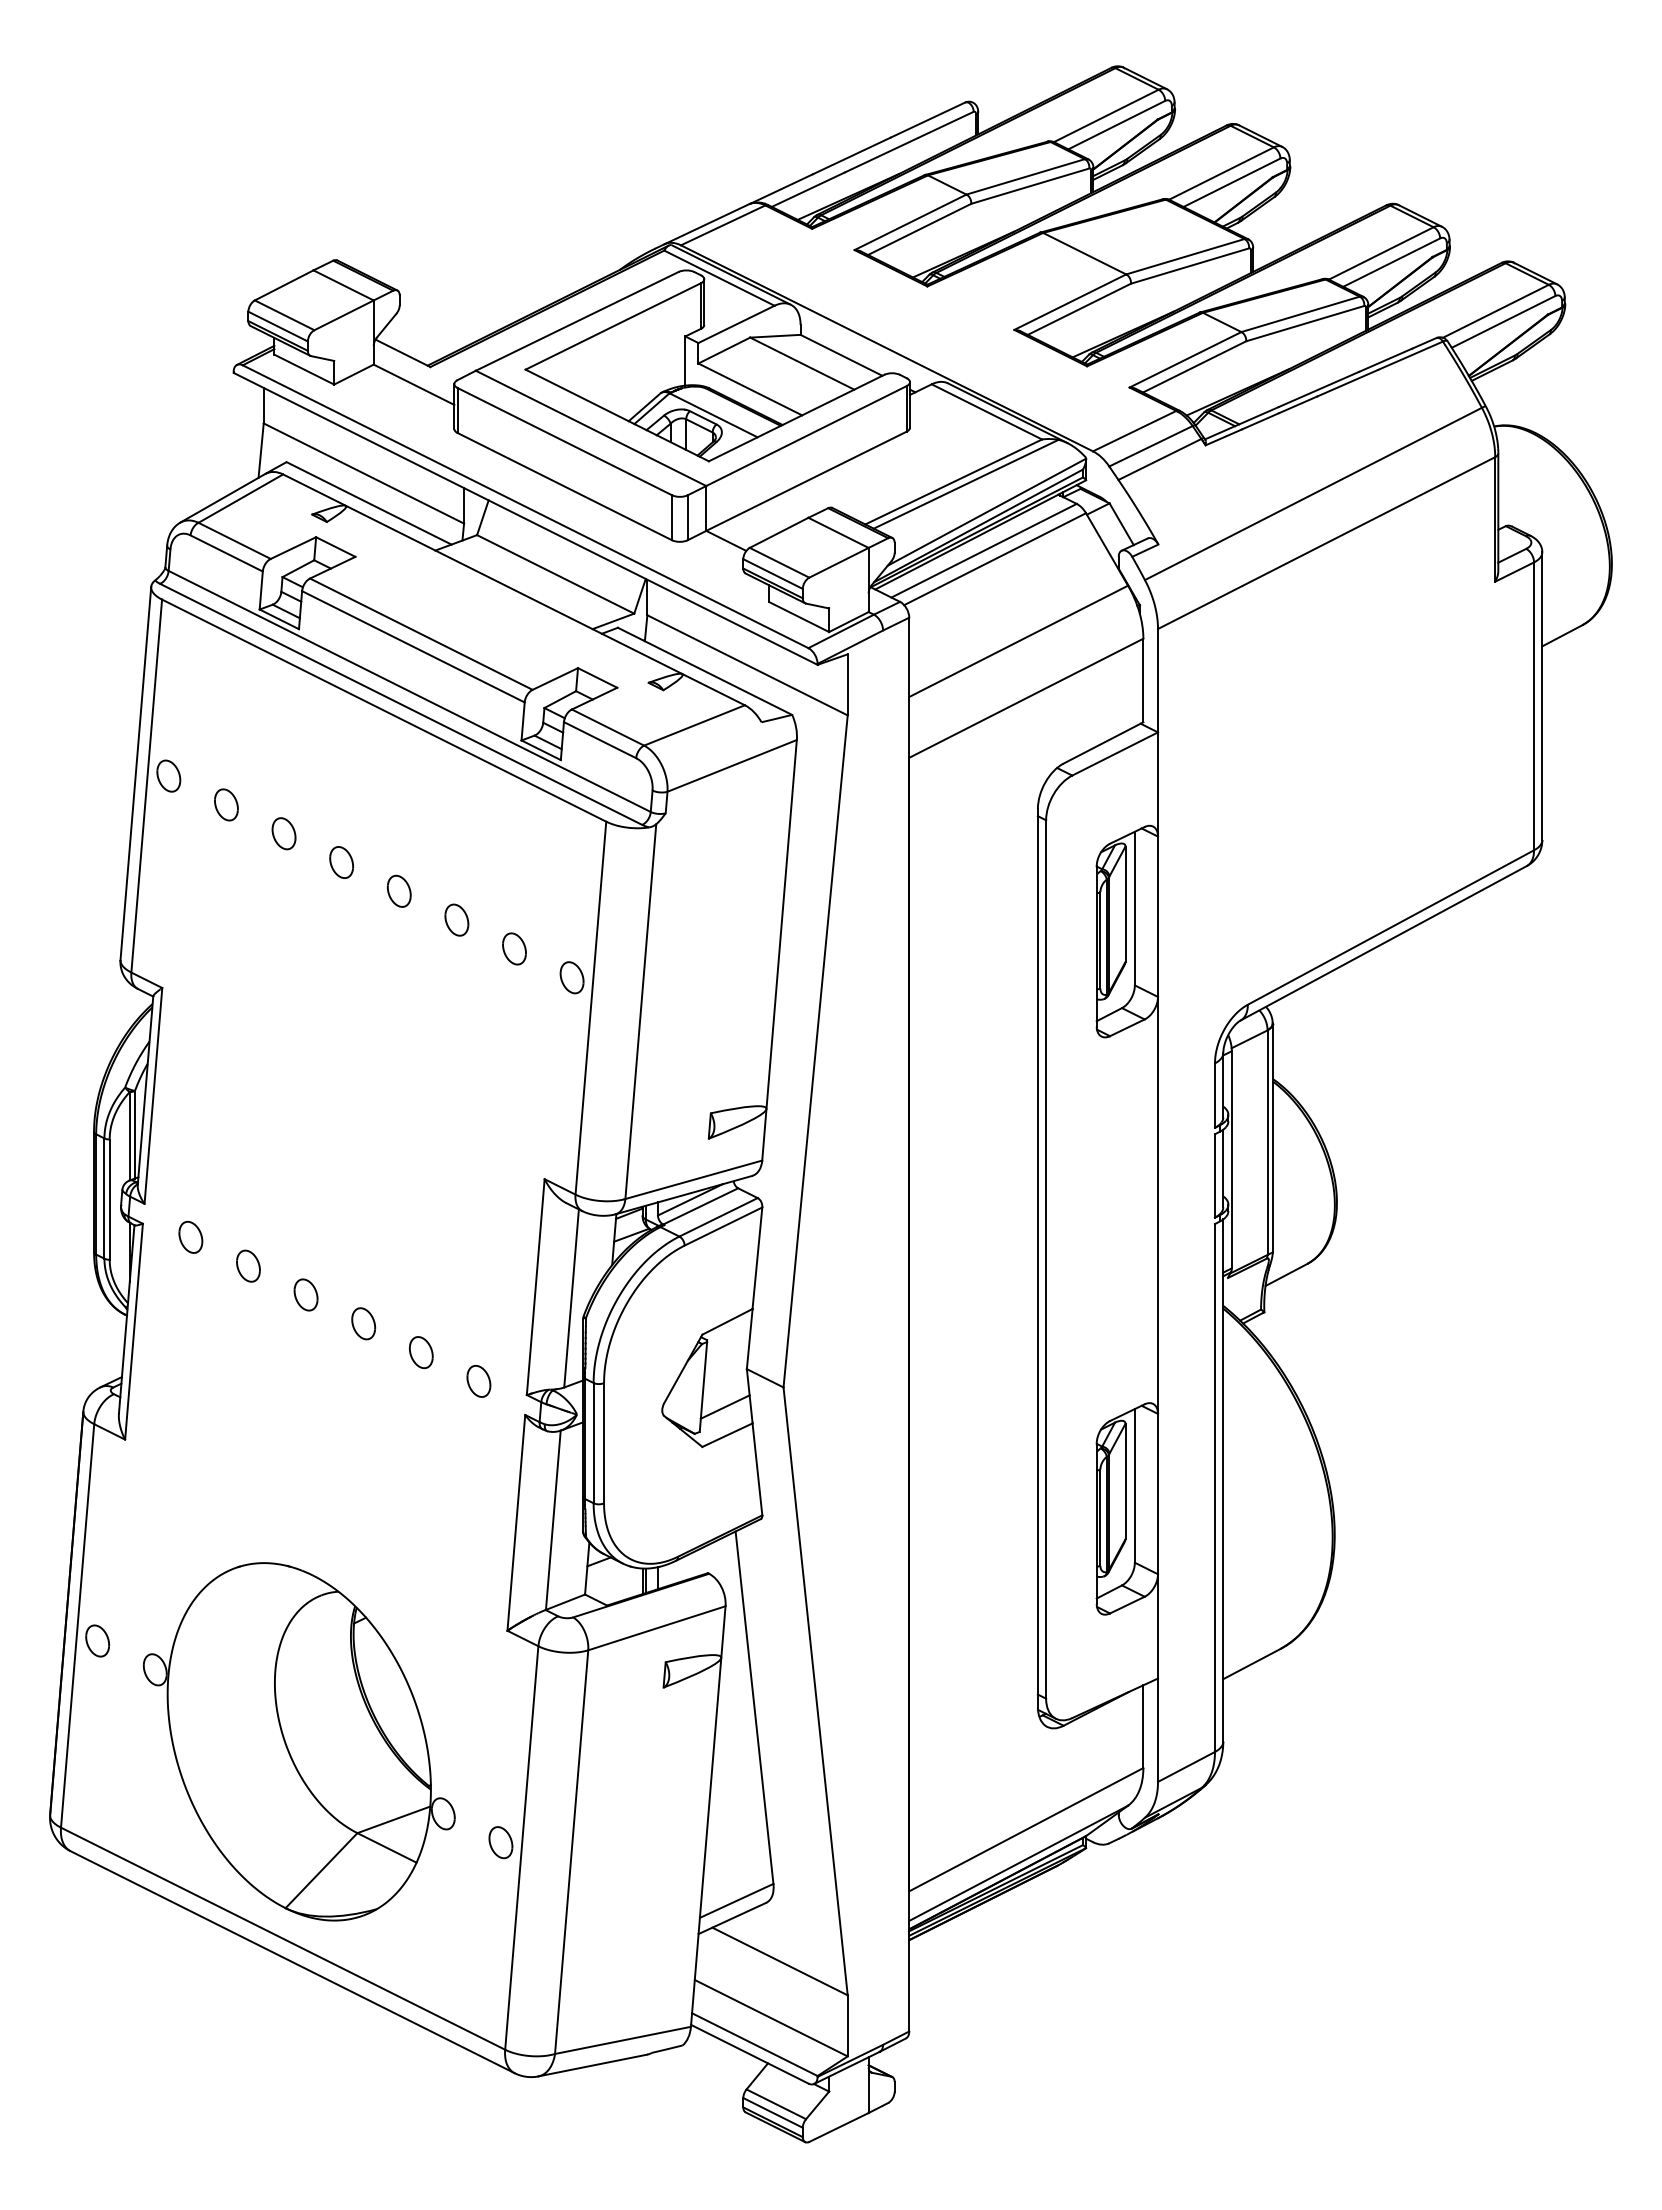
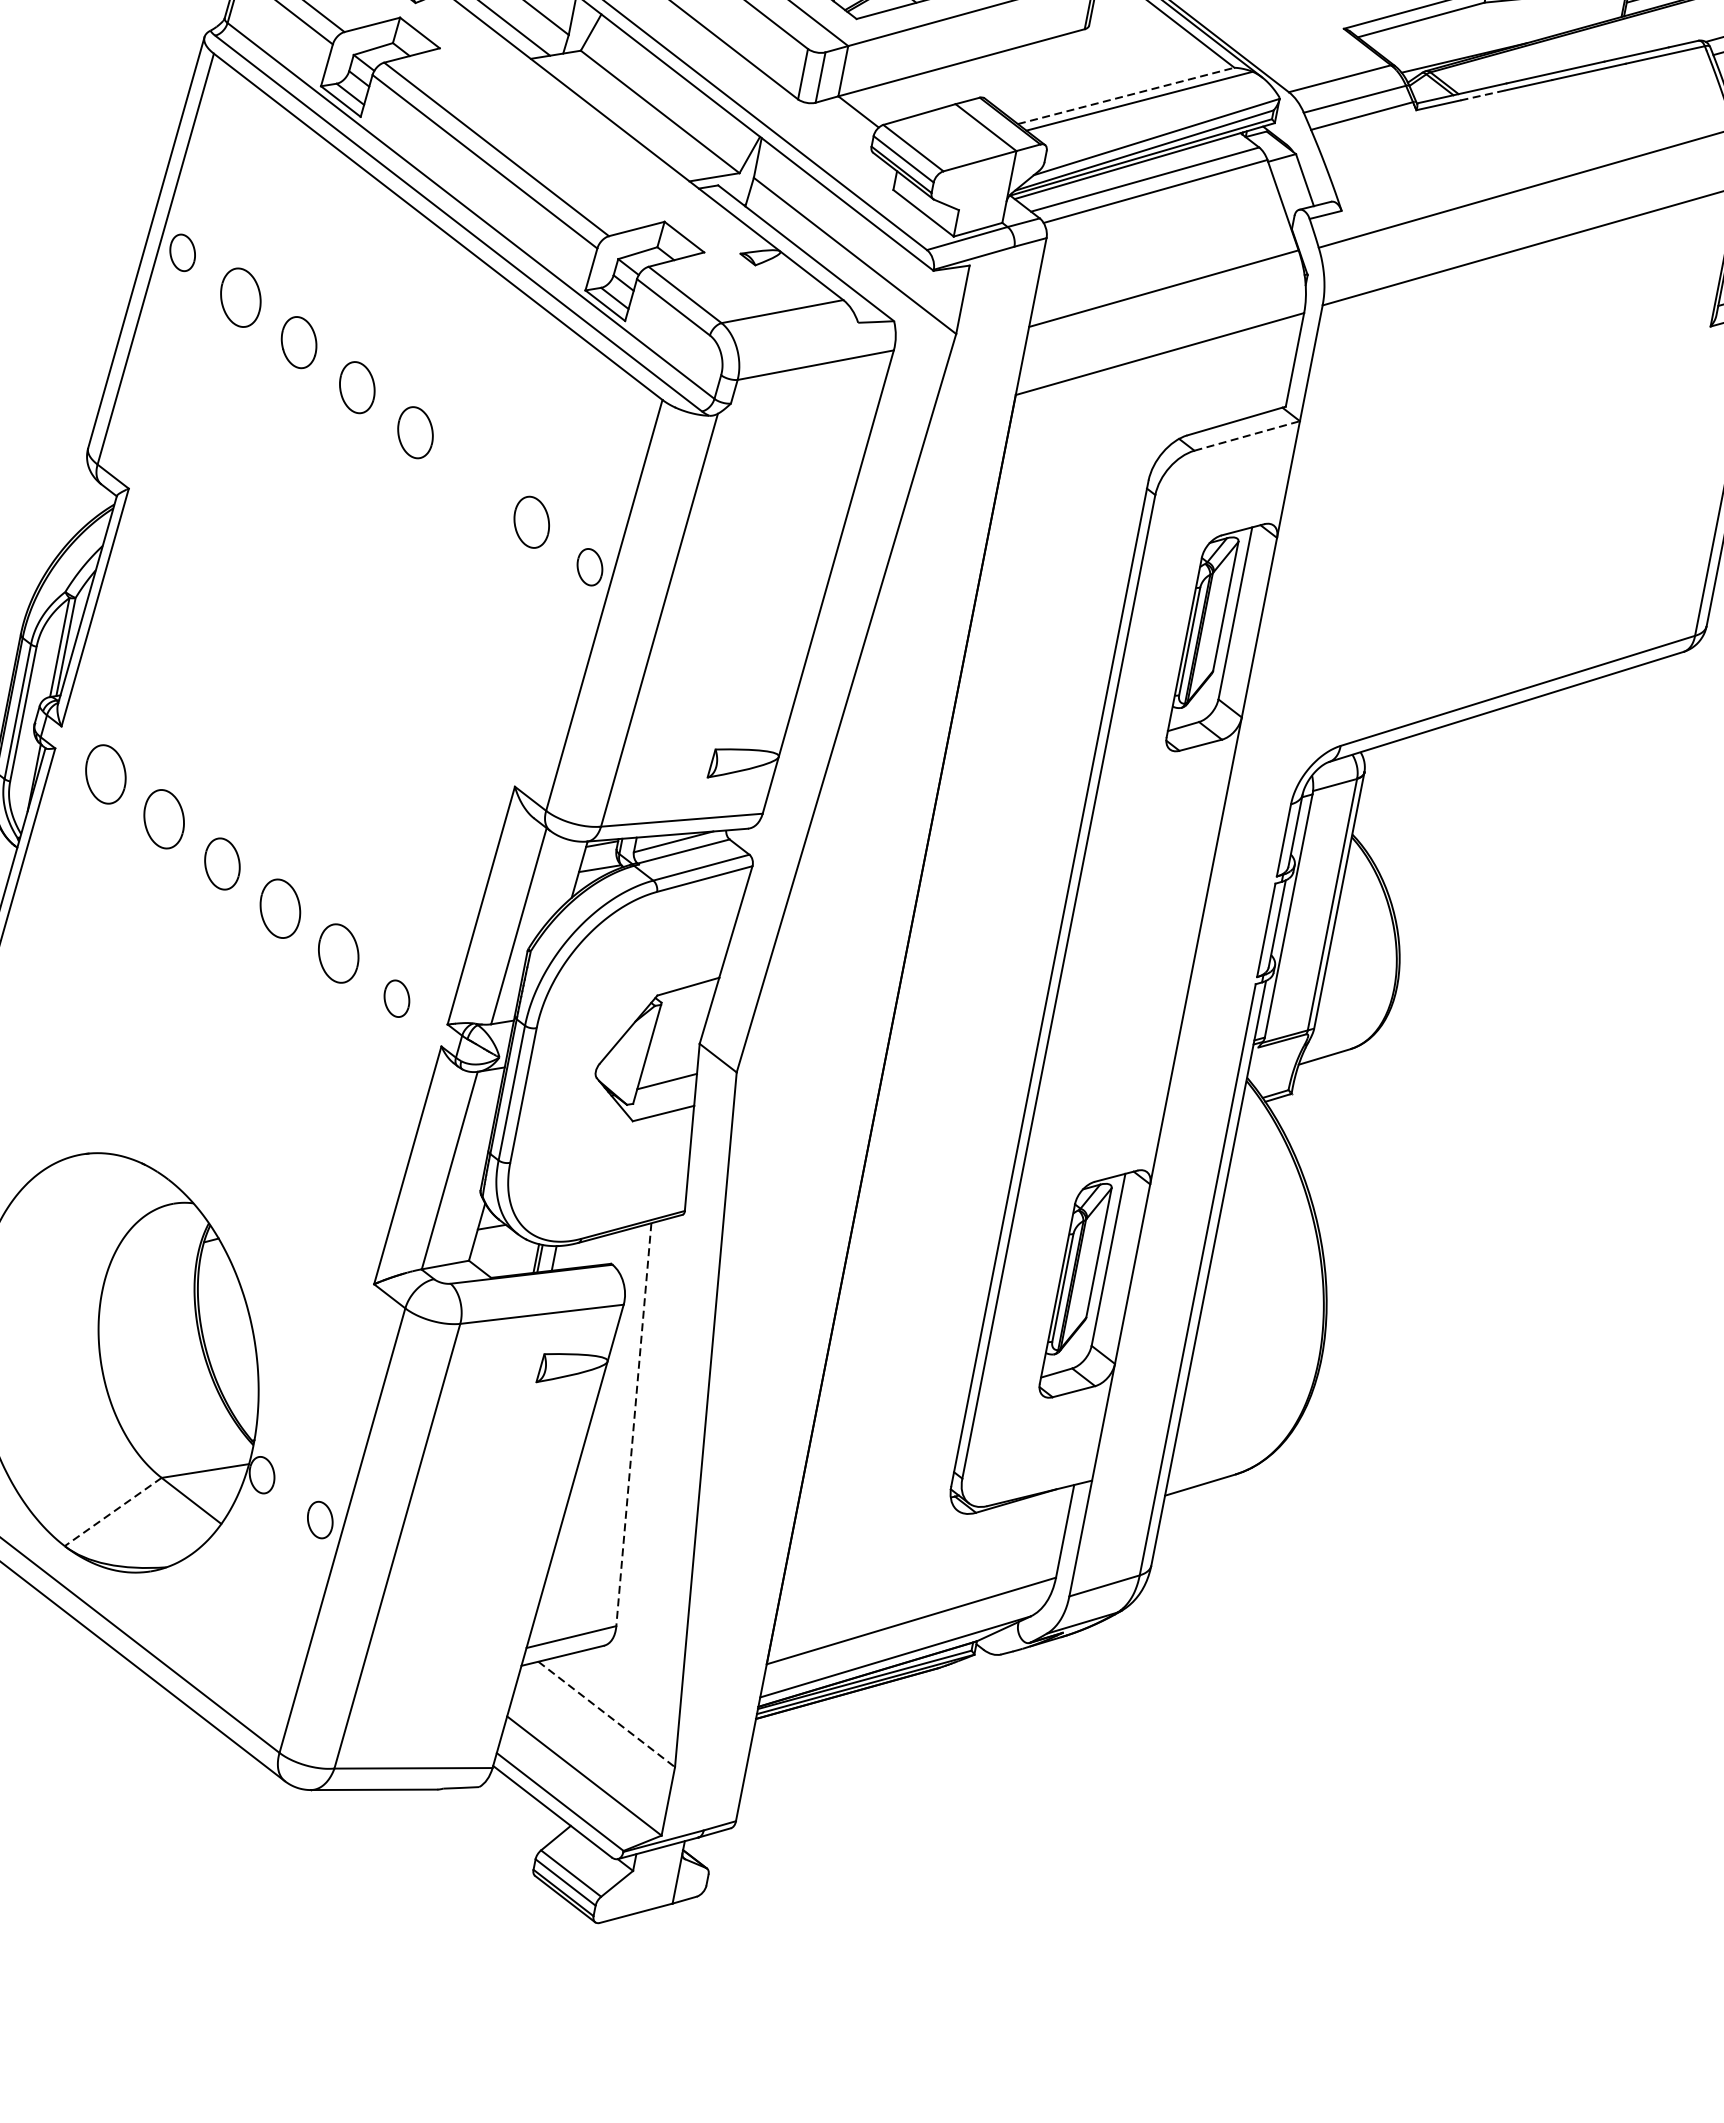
line: (1260, 421) -> (1483, 95), solid -> dashed
line: (954, 481) -> (1127, 95), solid -> dashed
line: (1115, 753) -> (1247, 435), solid -> dashed
part: (226, 804) -> (241, 297), size x1.6
part: (283, 833) -> (298, 342), size x1.4
part: (341, 862) -> (357, 387), size x1.4
part: (398, 890) -> (414, 431), size x1.4
part: (456, 919) -> (473, 476), removed
part: (514, 948) -> (531, 521), size x1.4
part: (190, 1236) -> (105, 773), size x1.6
part: (248, 1265) -> (164, 818), size x1.6
part: (305, 1294) -> (221, 863), size x1.4
part: (363, 1323) -> (280, 908), size x1.6
part: (421, 1352) -> (339, 953), size x1.6
line: (754, 1708) -> (633, 1425), solid -> dashed
line: (321, 1870) -> (113, 1511), solid -> dashed
line: (780, 1961) -> (607, 1714), solid -> dashed

